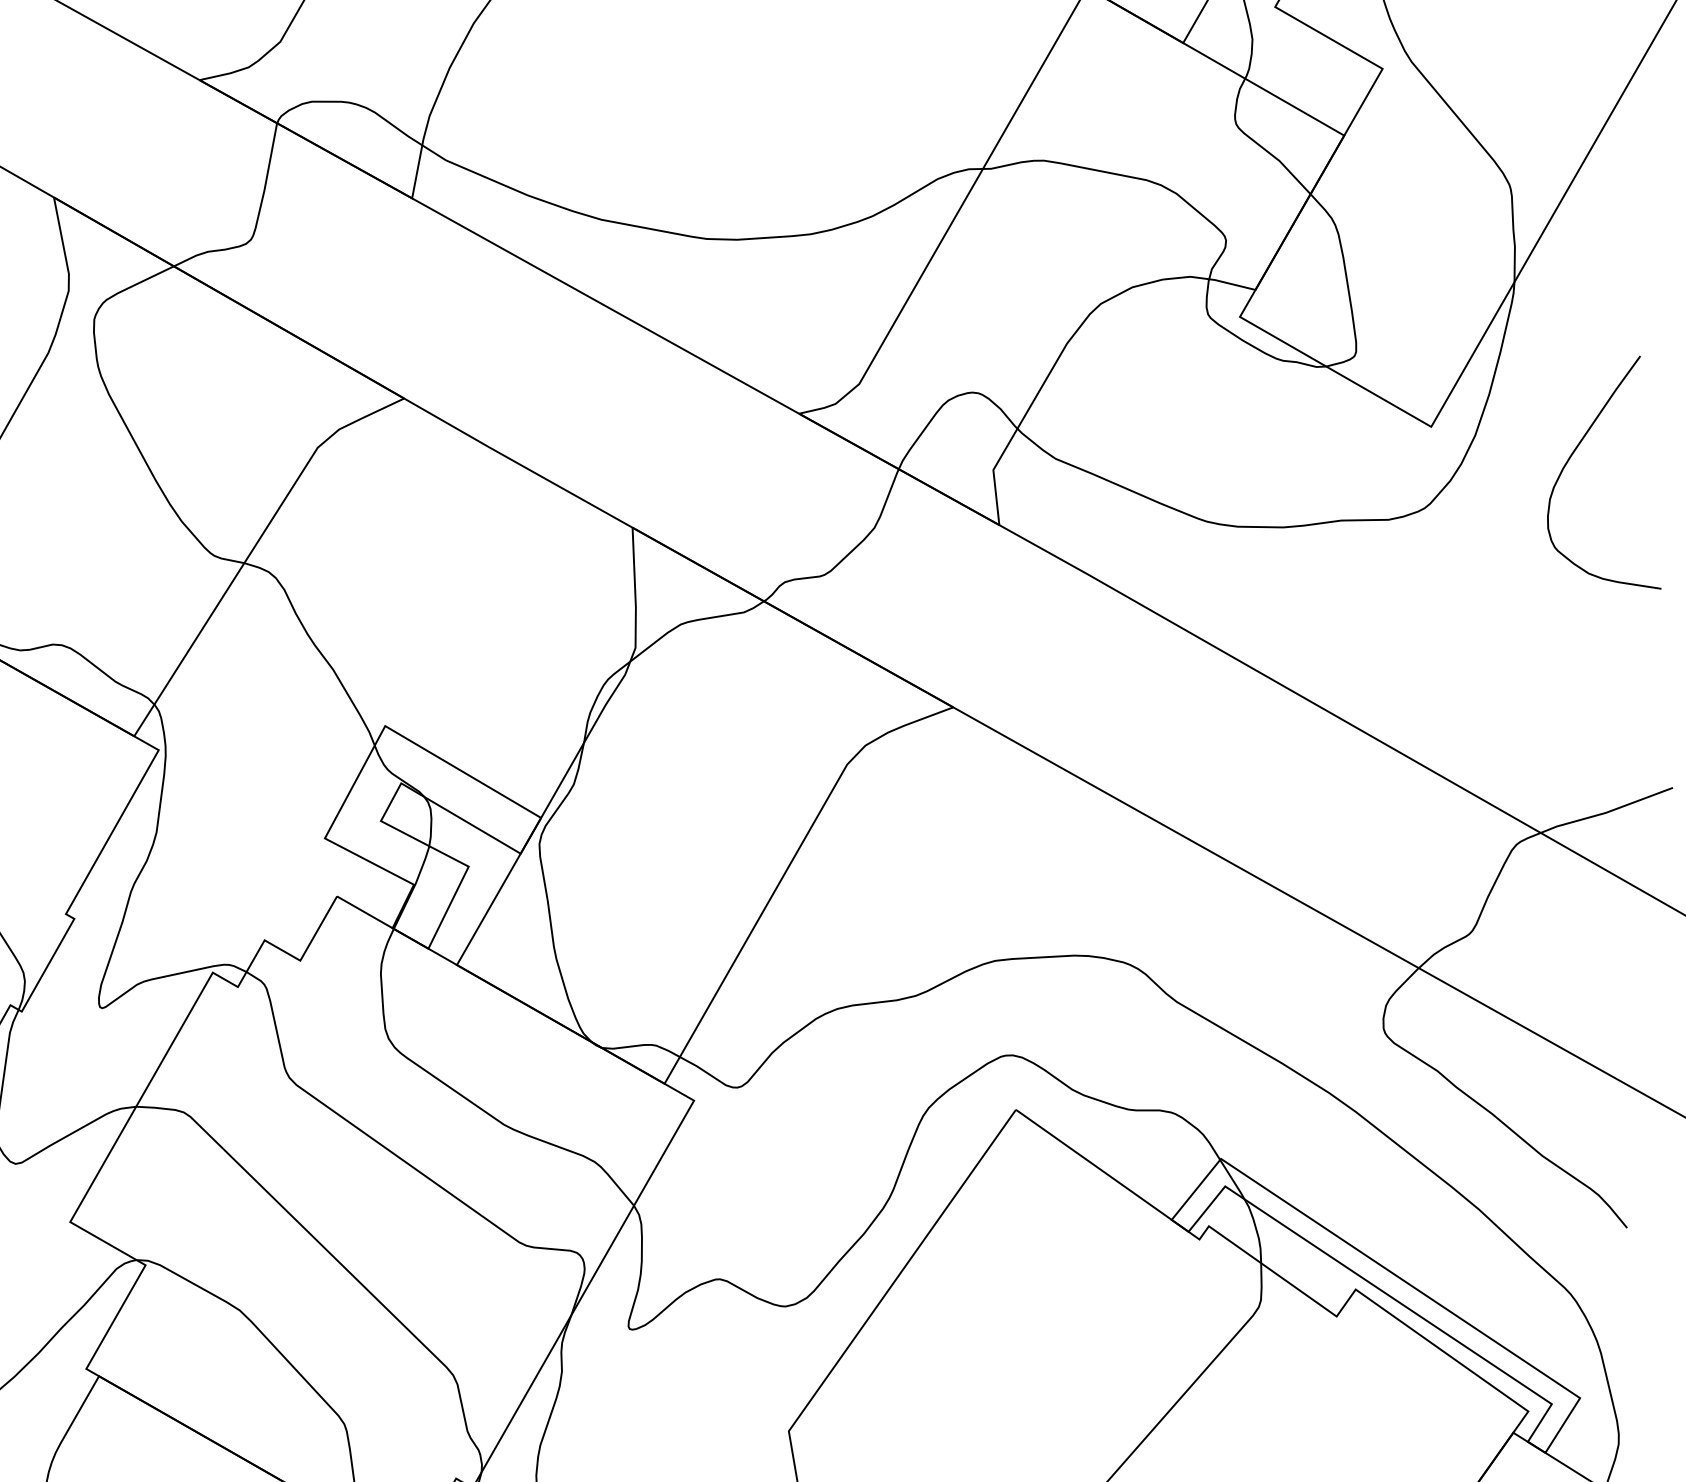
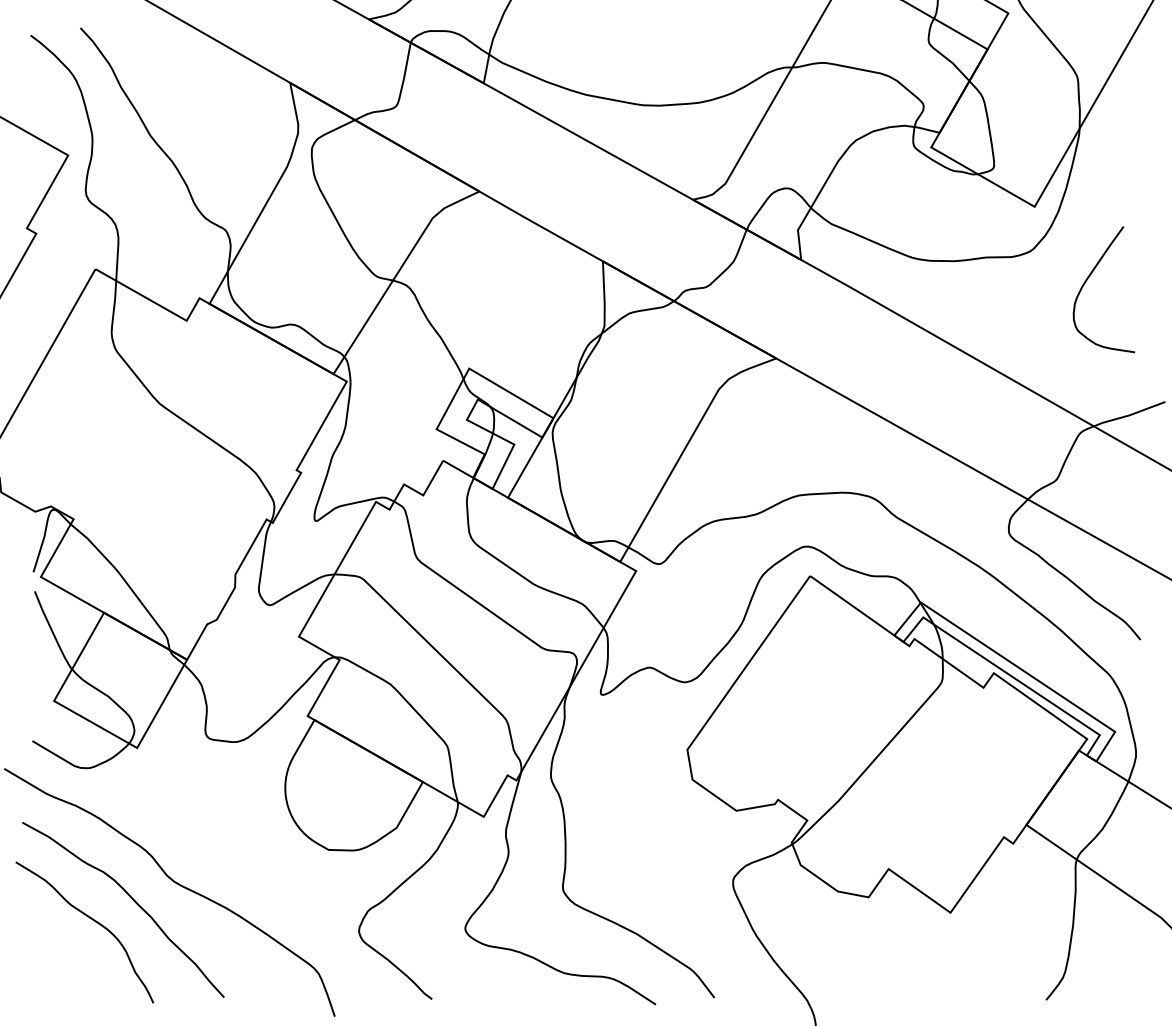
curve: (1575, 453) -> (1088, 279), moved

